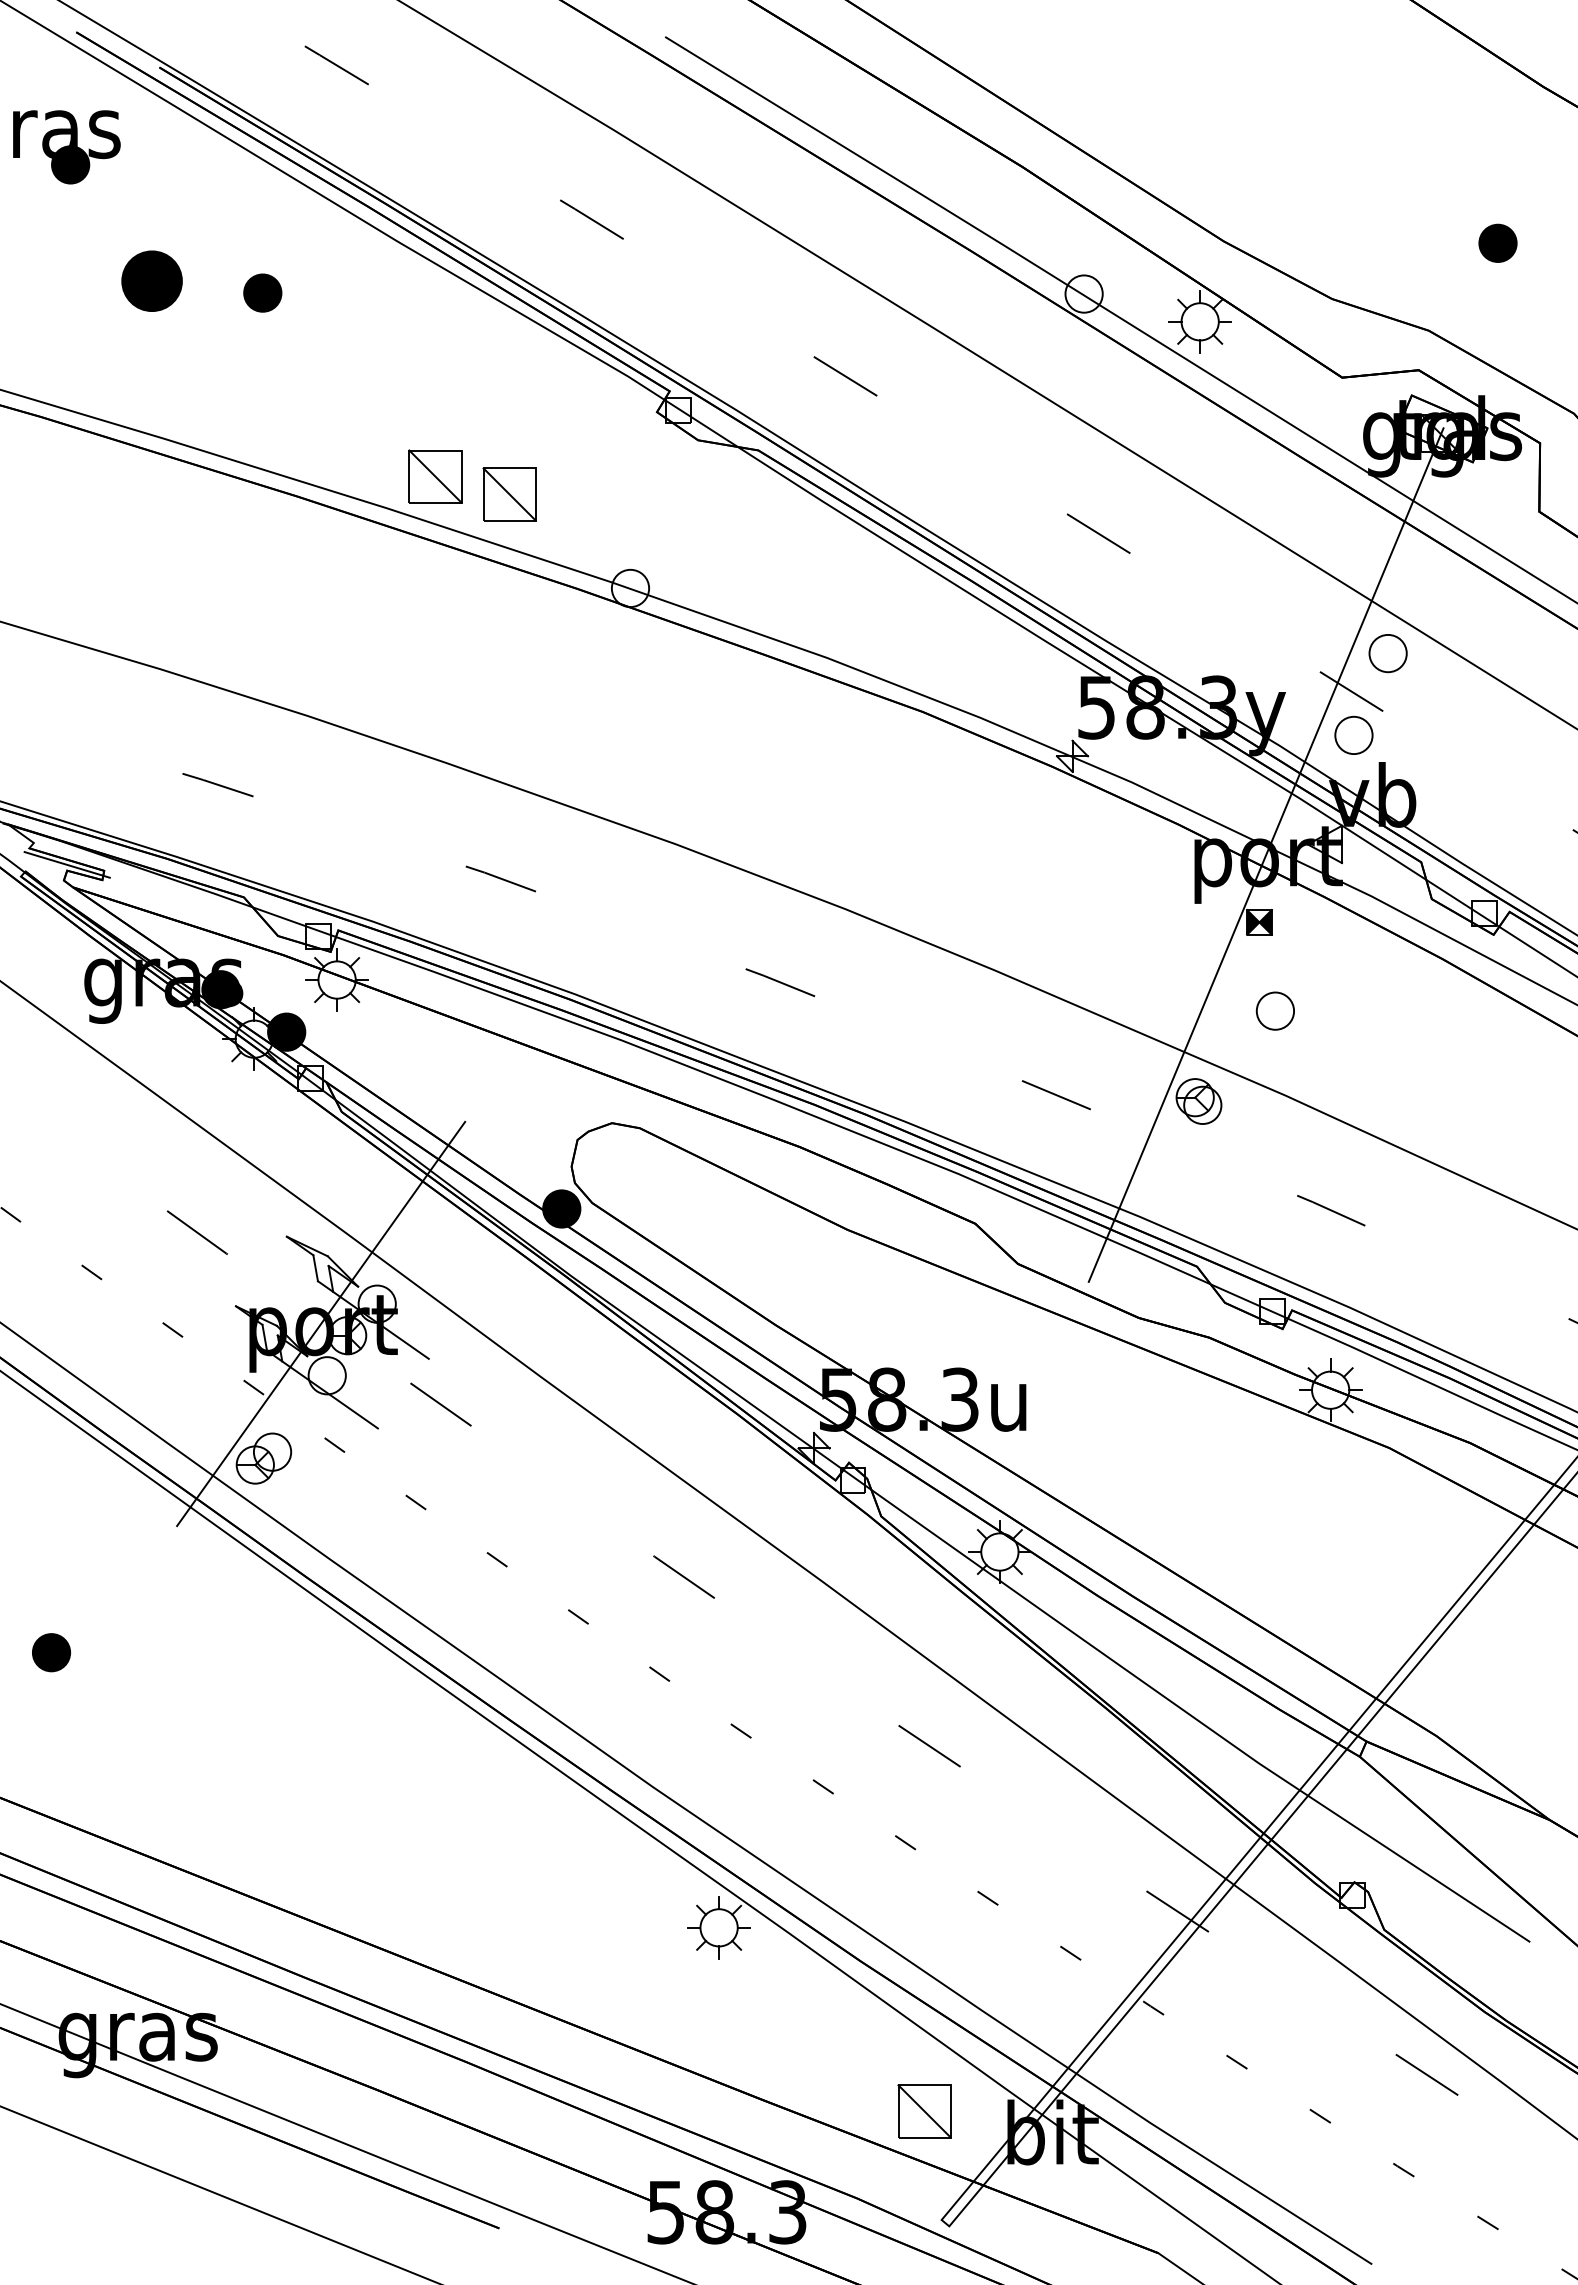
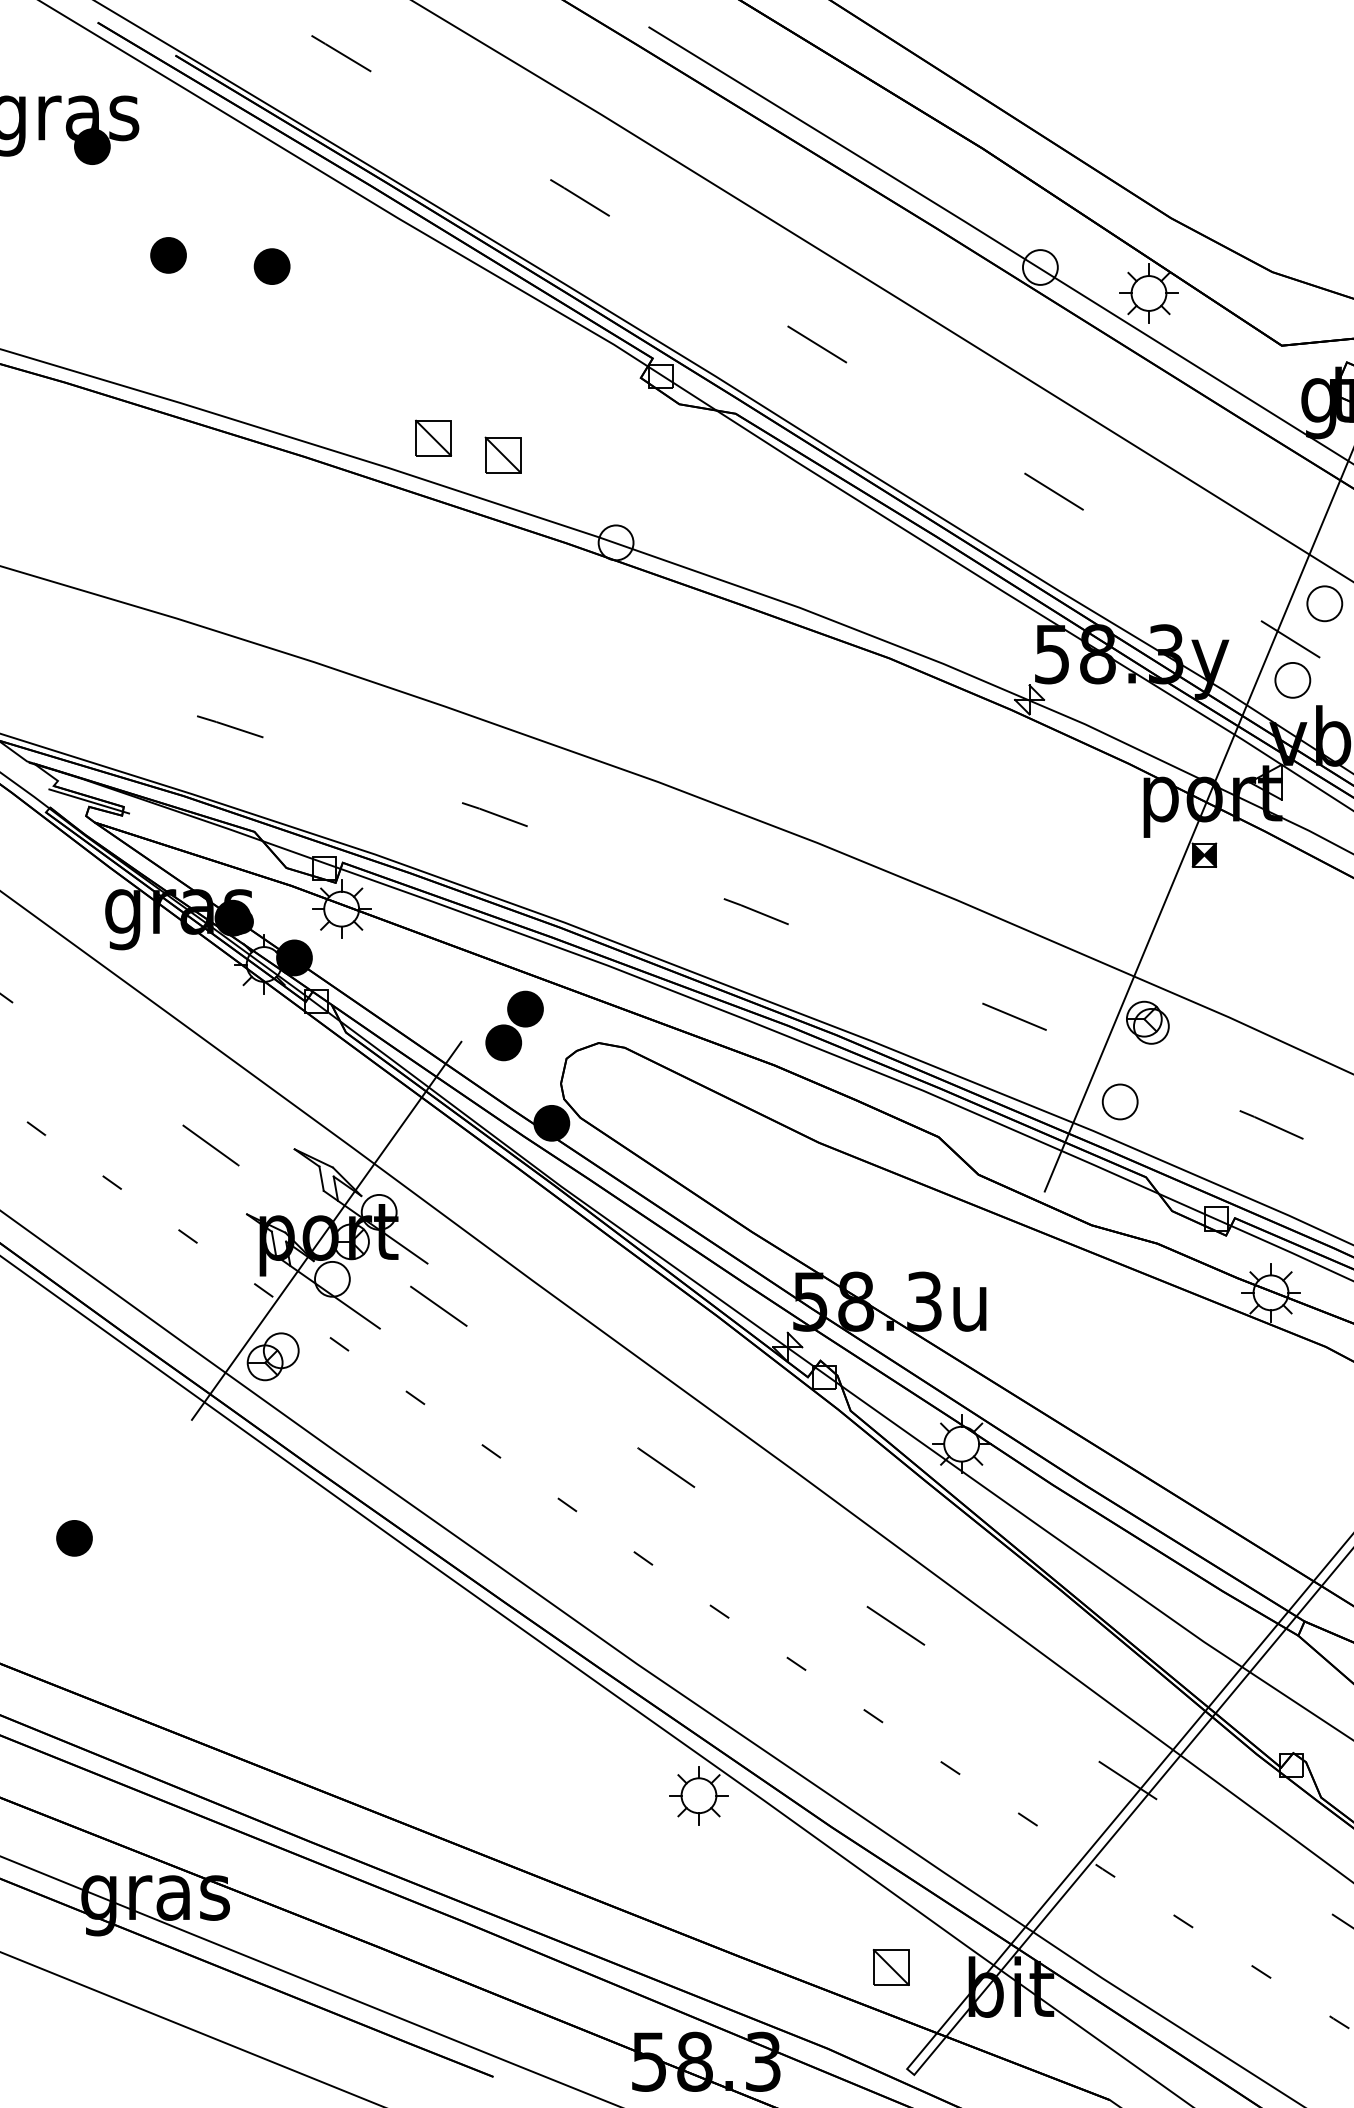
part: (151, 280) -> (168, 254), size x0.62
part: (434, 476) -> (432, 438), size x0.71
part: (509, 494) -> (502, 454), size x0.71
part: (1274, 1010) -> (1119, 1101), moved
part: (521, 1104) -> (514, 1025), added
part: (924, 2111) -> (891, 1967), size x0.71

